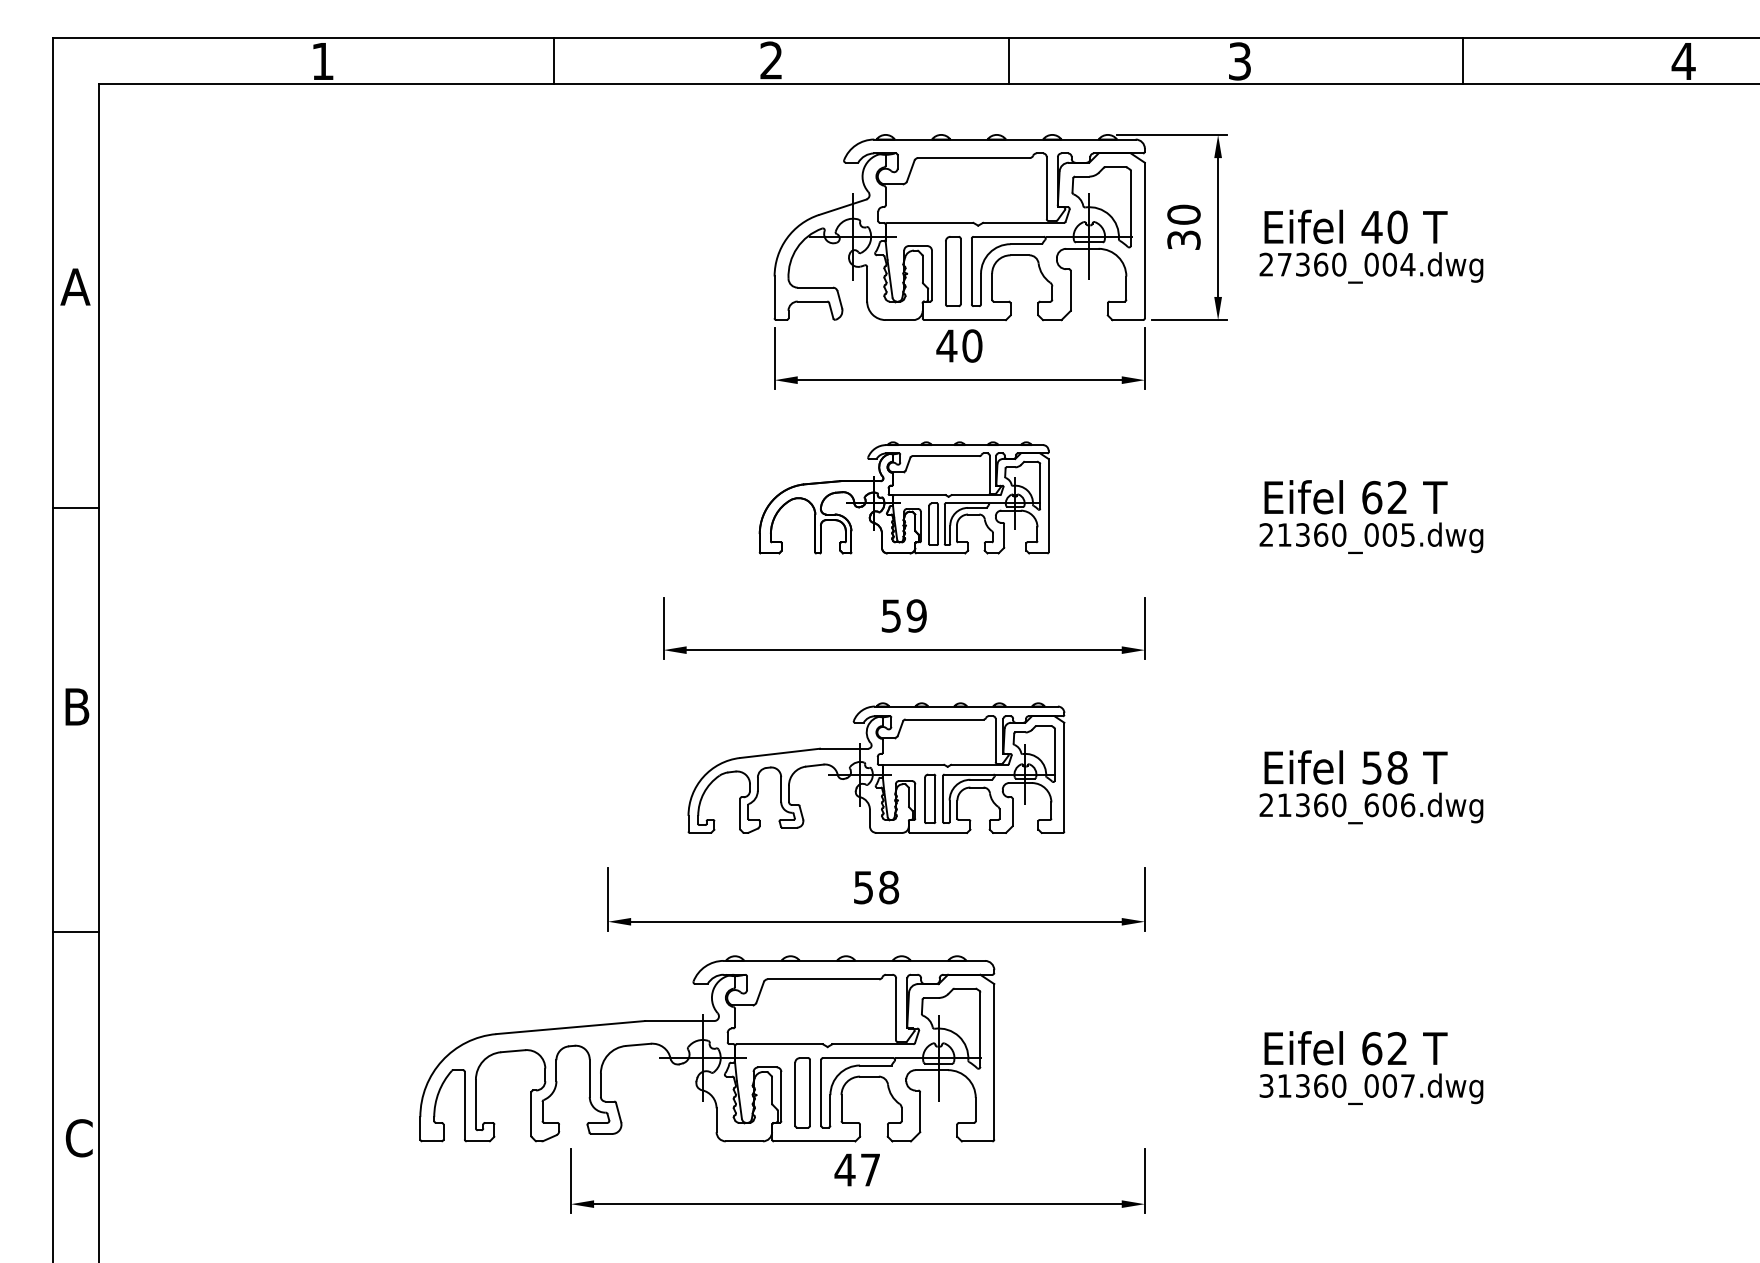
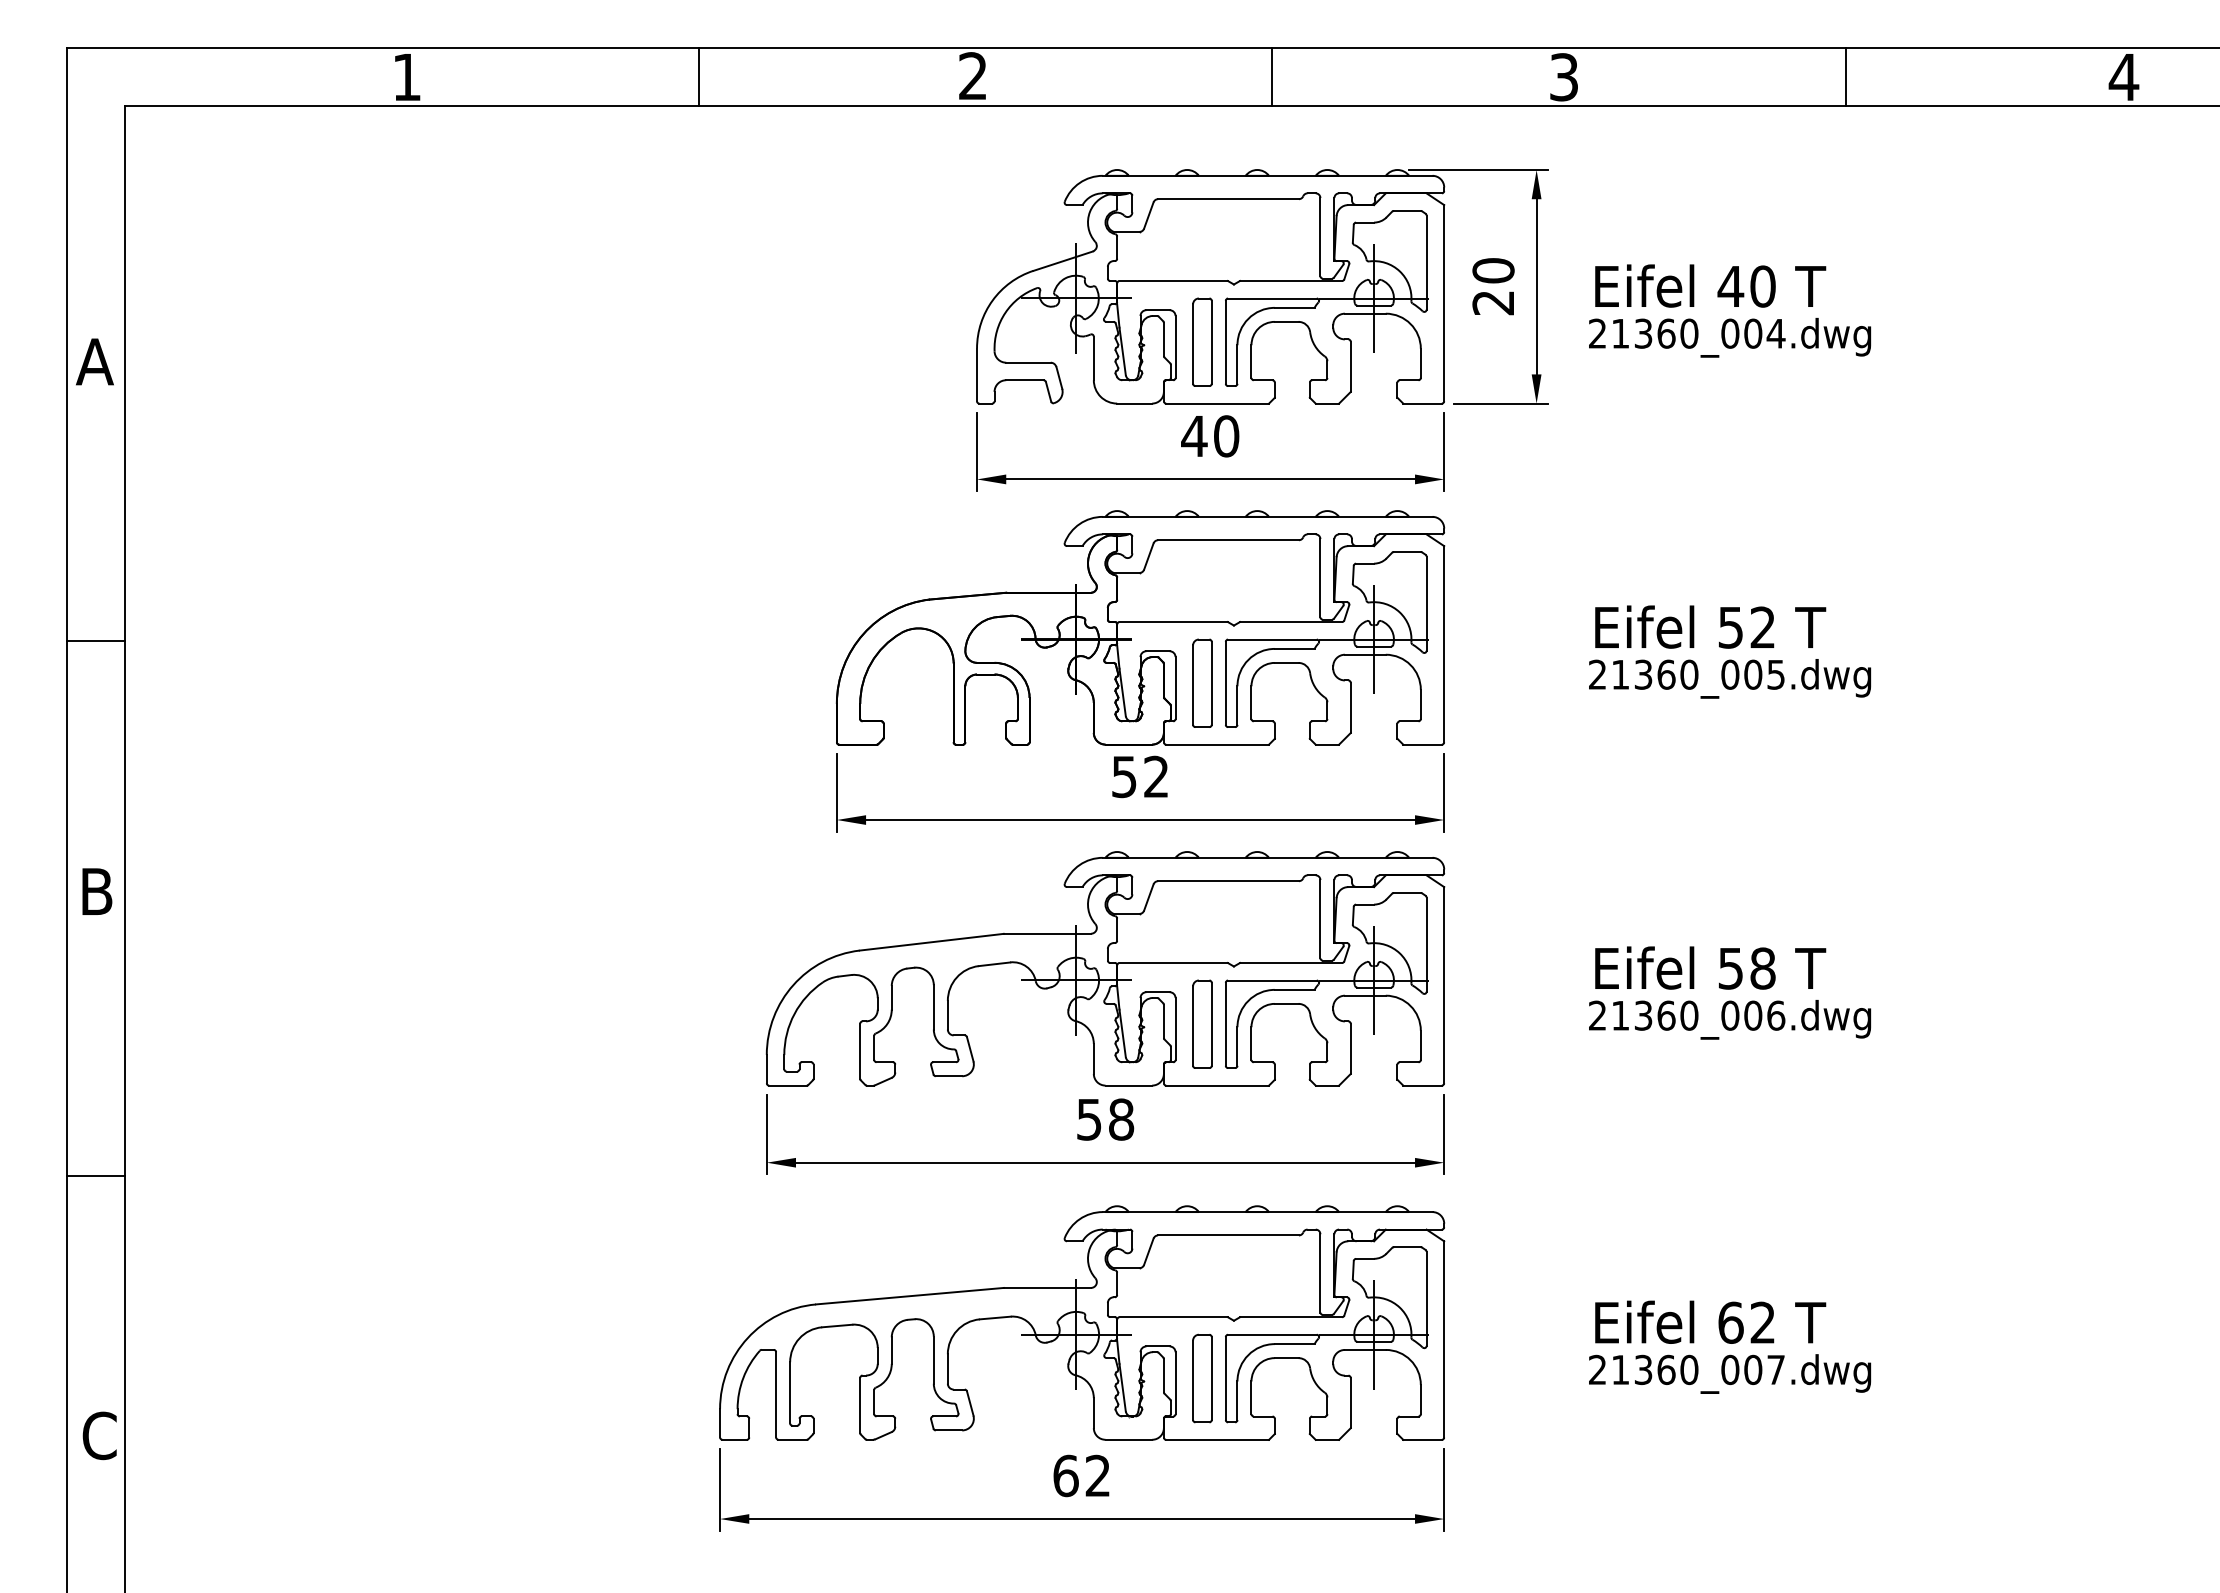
text: (1183, 239) -> (1493, 302), 30 -> 20
text: (1284, 264) -> (1620, 333), 27360_004.dwg -> 21360_004.dwg
part: (904, 497) -> (1140, 627), size x1.67
text: (1371, 497) -> (1730, 627), 62 -> 52
text: (916, 615) -> (1156, 776), 59 -> 52
part: (876, 767) -> (1105, 968), size x1.43
text: (1371, 805) -> (1730, 1015), 21360_606.dwg -> 21360_006.dwg
part: (707, 1048) -> (1082, 1322), moved
text: (1266, 1086) -> (1597, 1370), 31360_007.dwg -> 21360_007.dwg
text: (856, 1169) -> (1080, 1475), 47 -> 62

